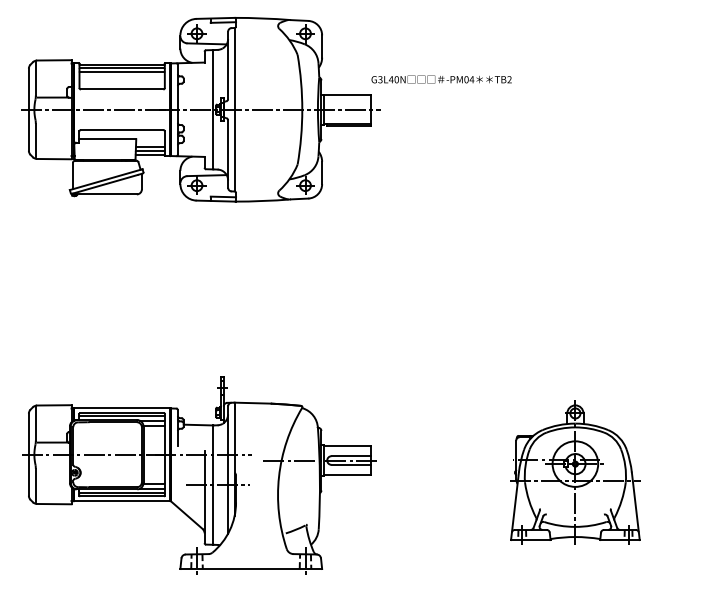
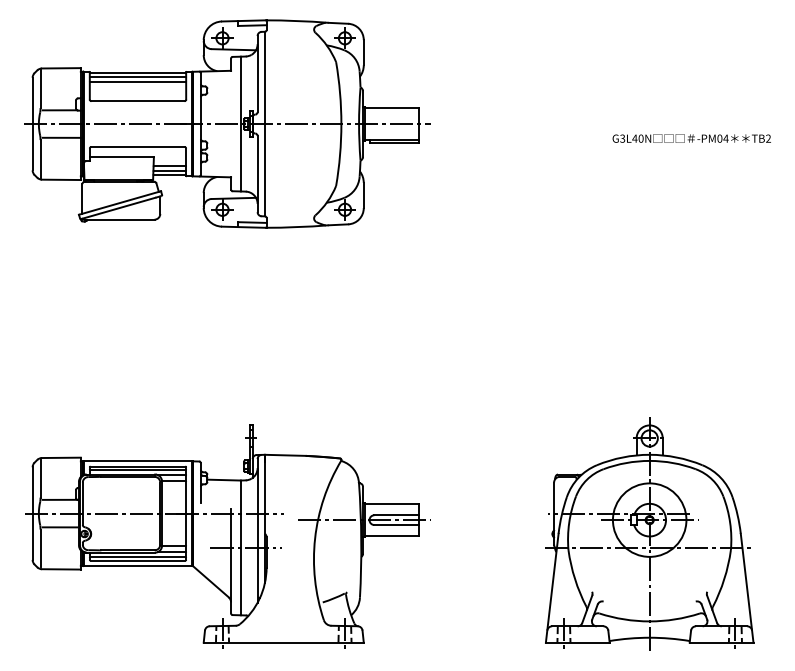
text: (441, 79) -> (691, 138), moved
line: (54, 121) -> (61, 137), added
line: (52, 466) -> (59, 526), added
part: (575, 472) -> (649, 533), size x1.43

